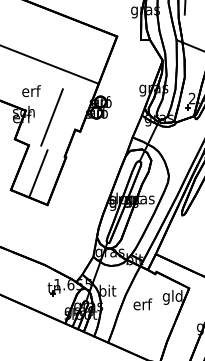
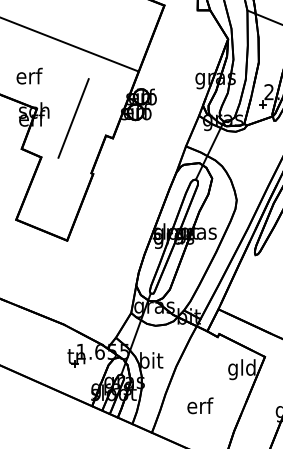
text: (31, 91) -> (29, 76), moved
line: (38, 173) -> (54, 196), removed
text: (142, 304) -> (199, 405), moved

